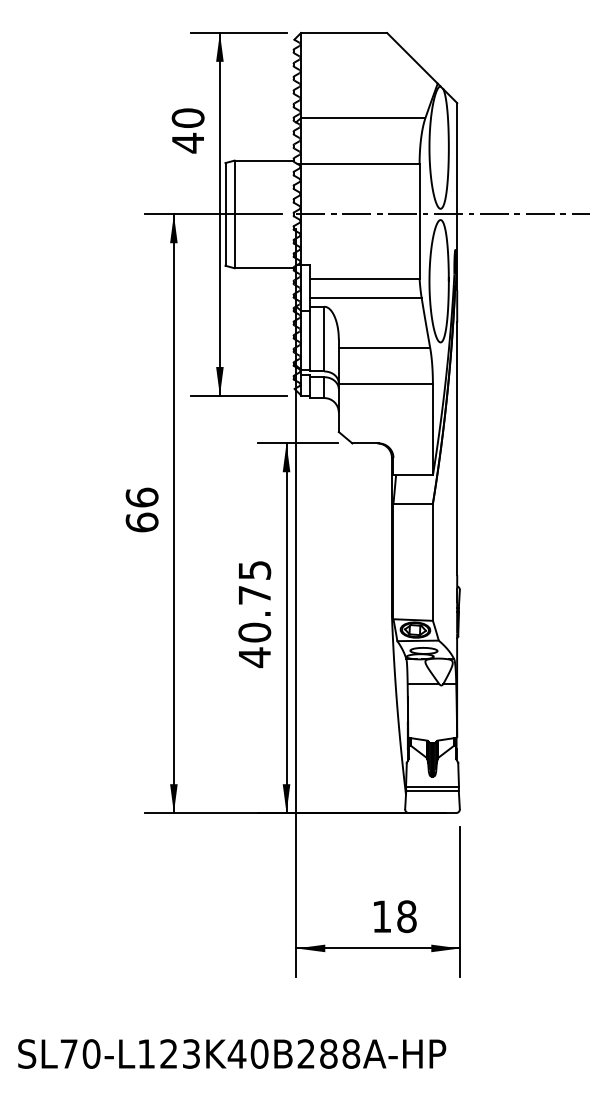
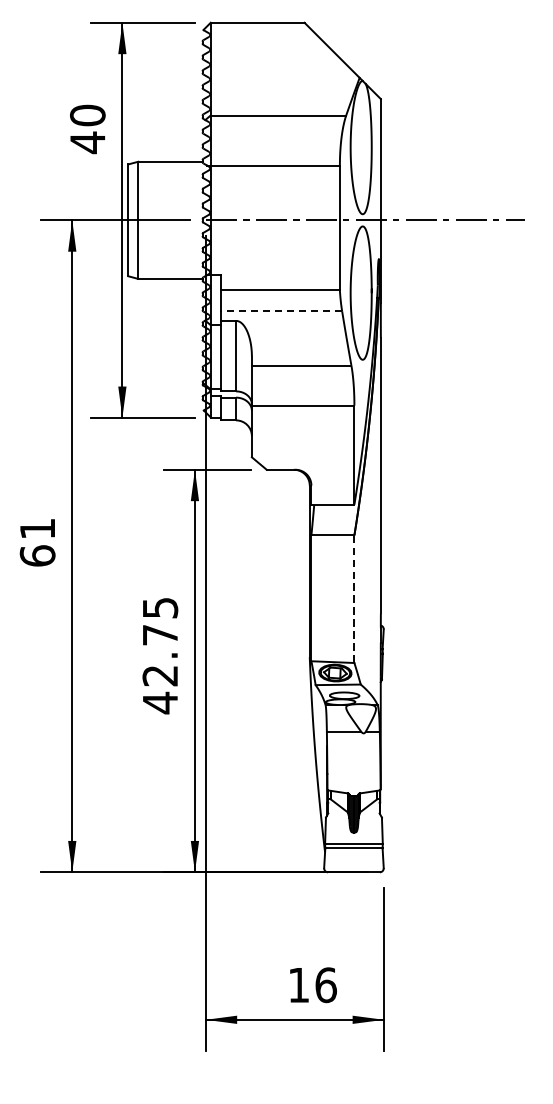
line: (365, 297) -> (280, 310), solid -> dashed
text: (141, 497) -> (36, 528), 66 -> 61
line: (432, 562) -> (353, 599), solid -> dashed
text: (254, 632) -> (160, 675), 40.75 -> 42.75
text: (406, 916) -> (325, 985), 18 -> 16

